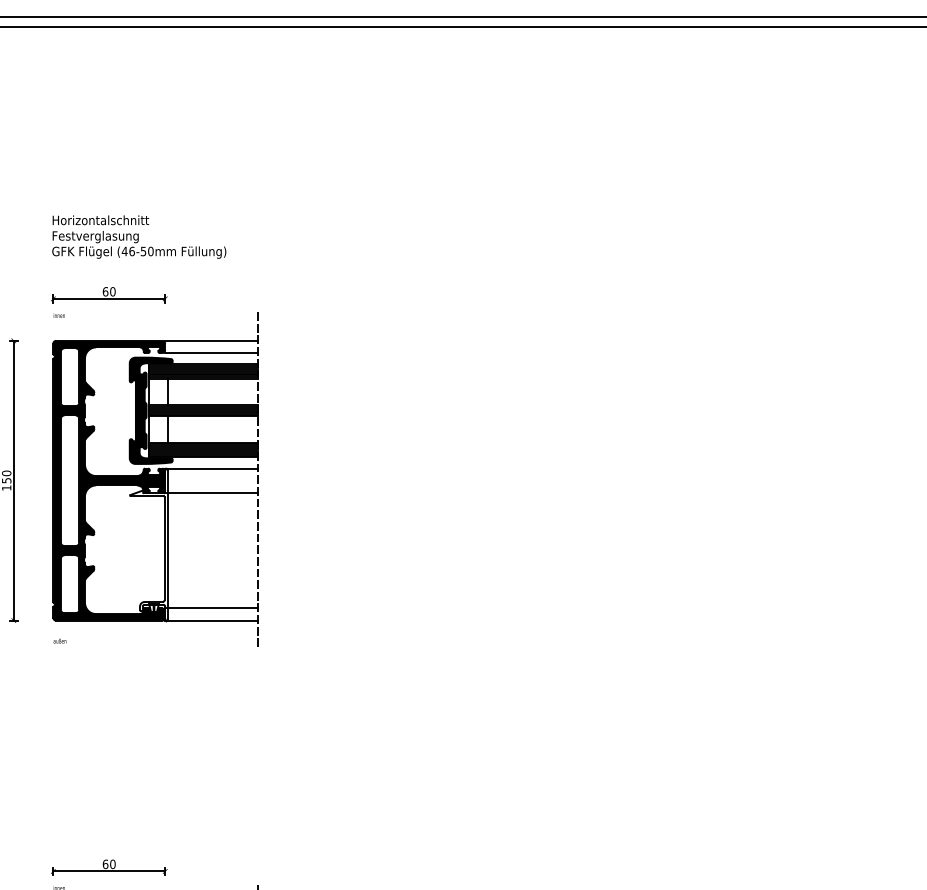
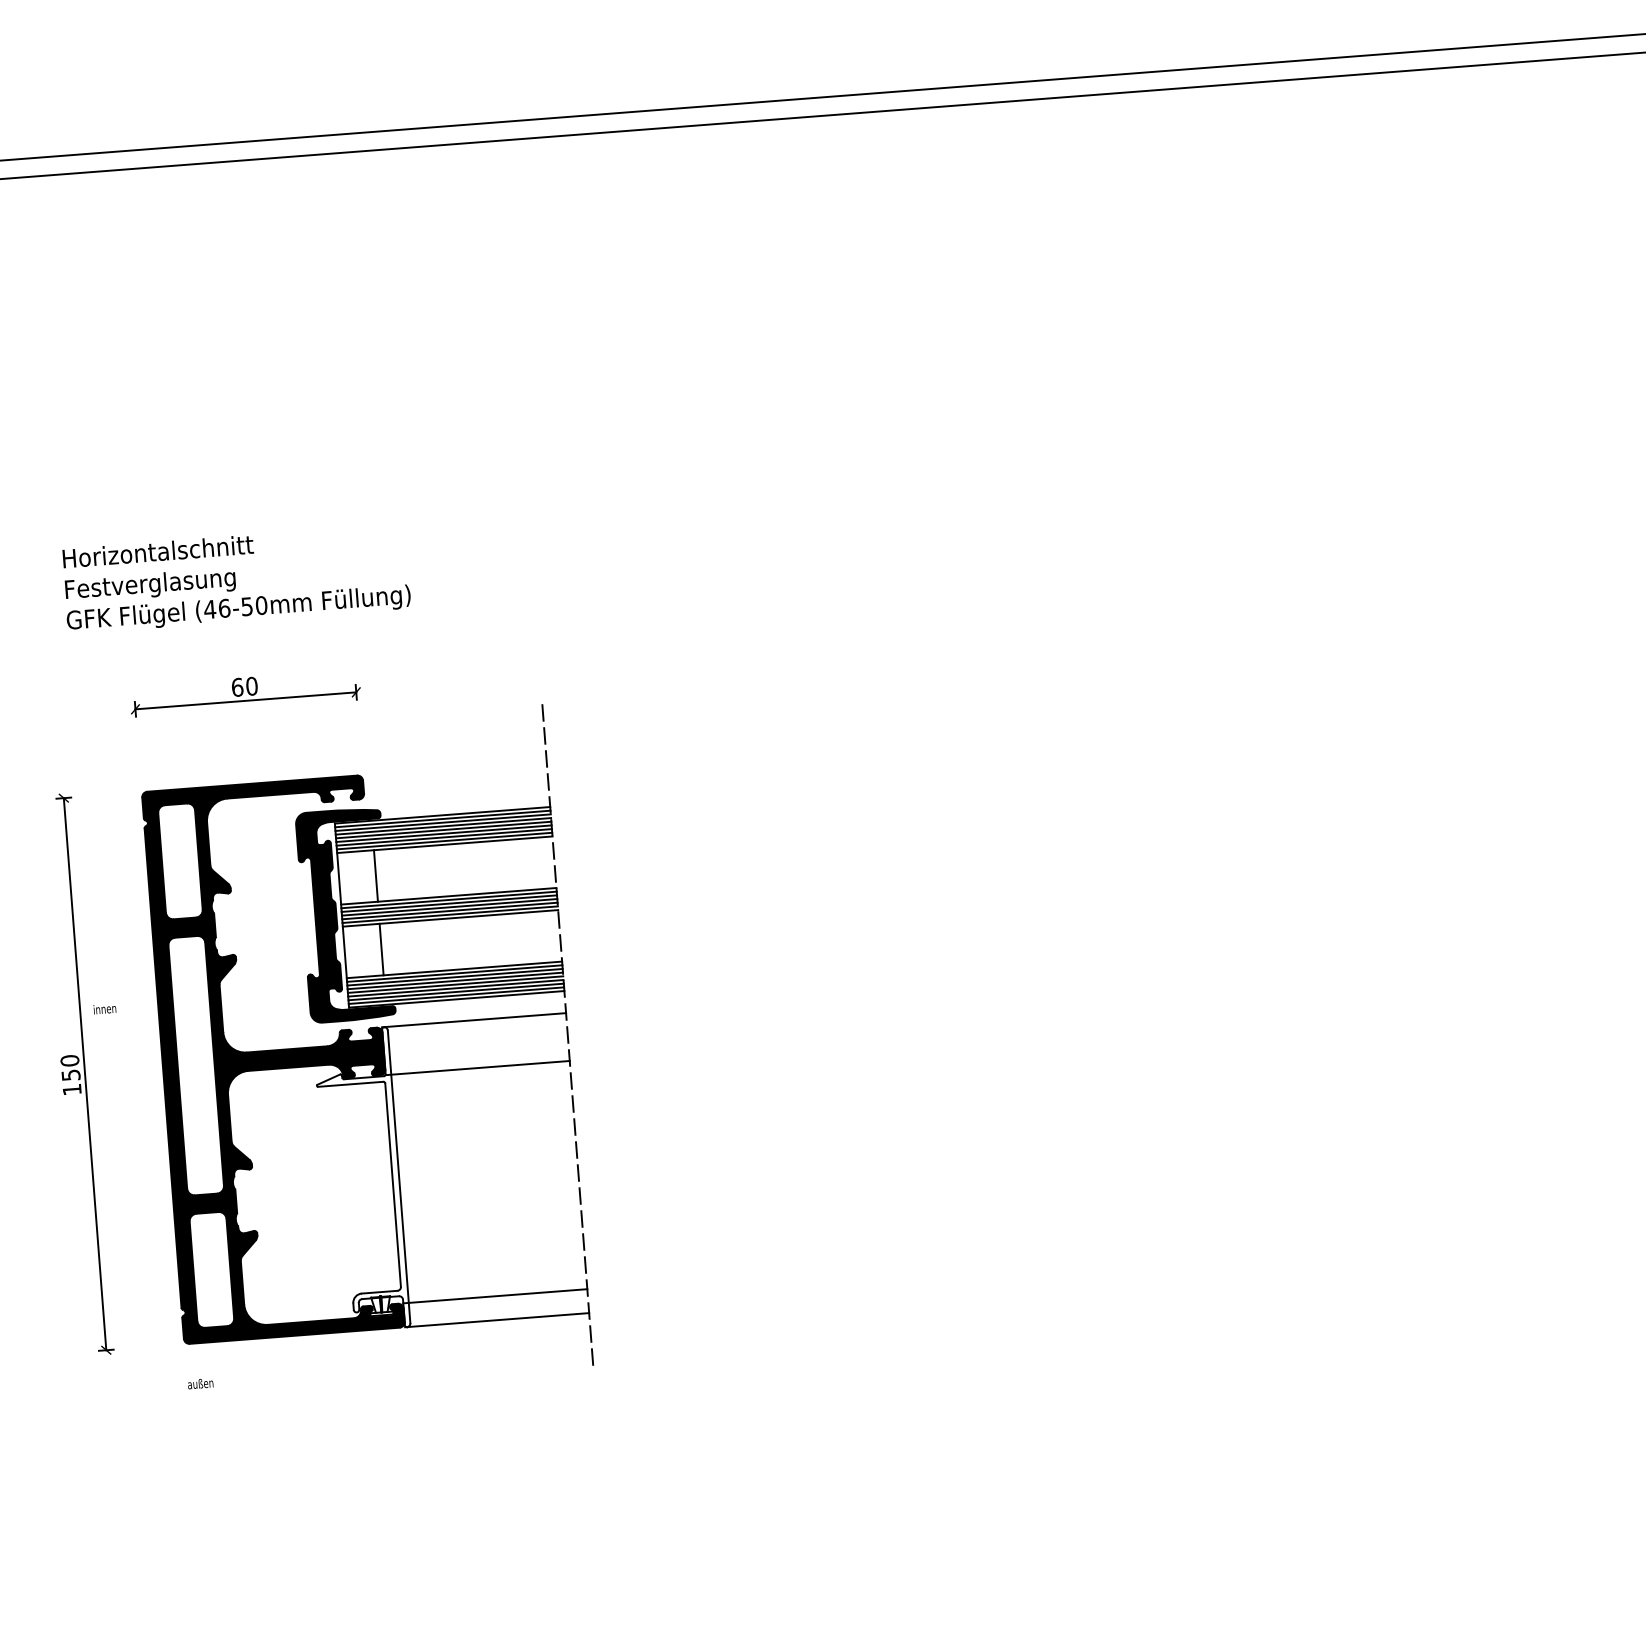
text: (139, 236) -> (236, 577), moved
text: (58, 315) -> (103, 1008), moved
line: (211, 340) -> (453, 767), removed
line: (211, 352) -> (455, 791), removed

